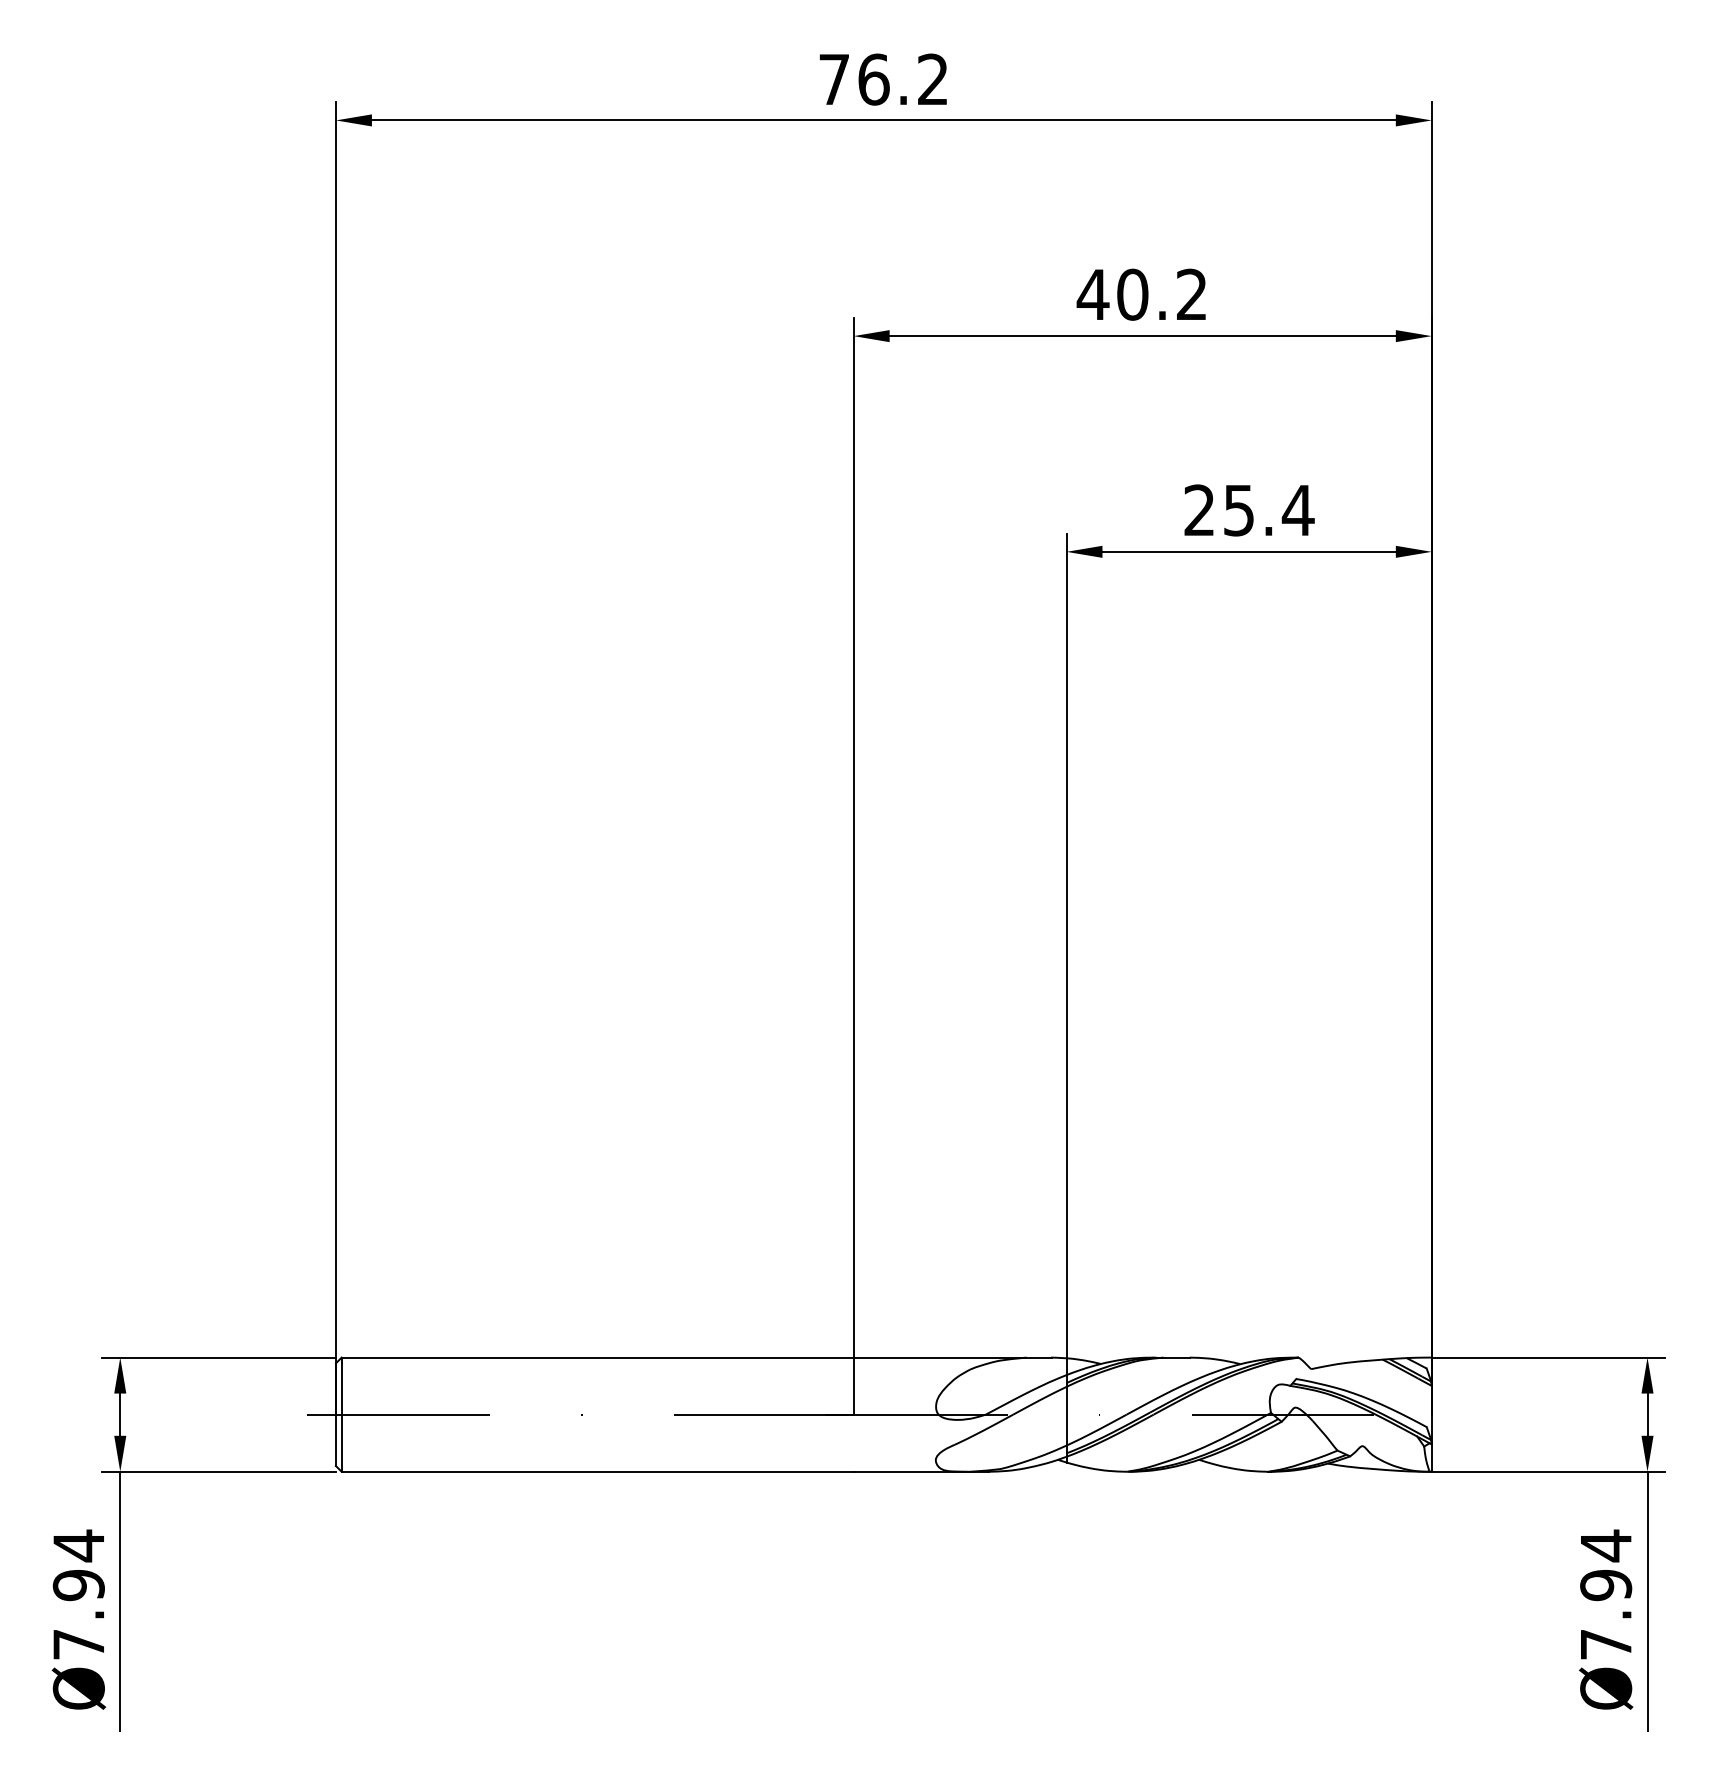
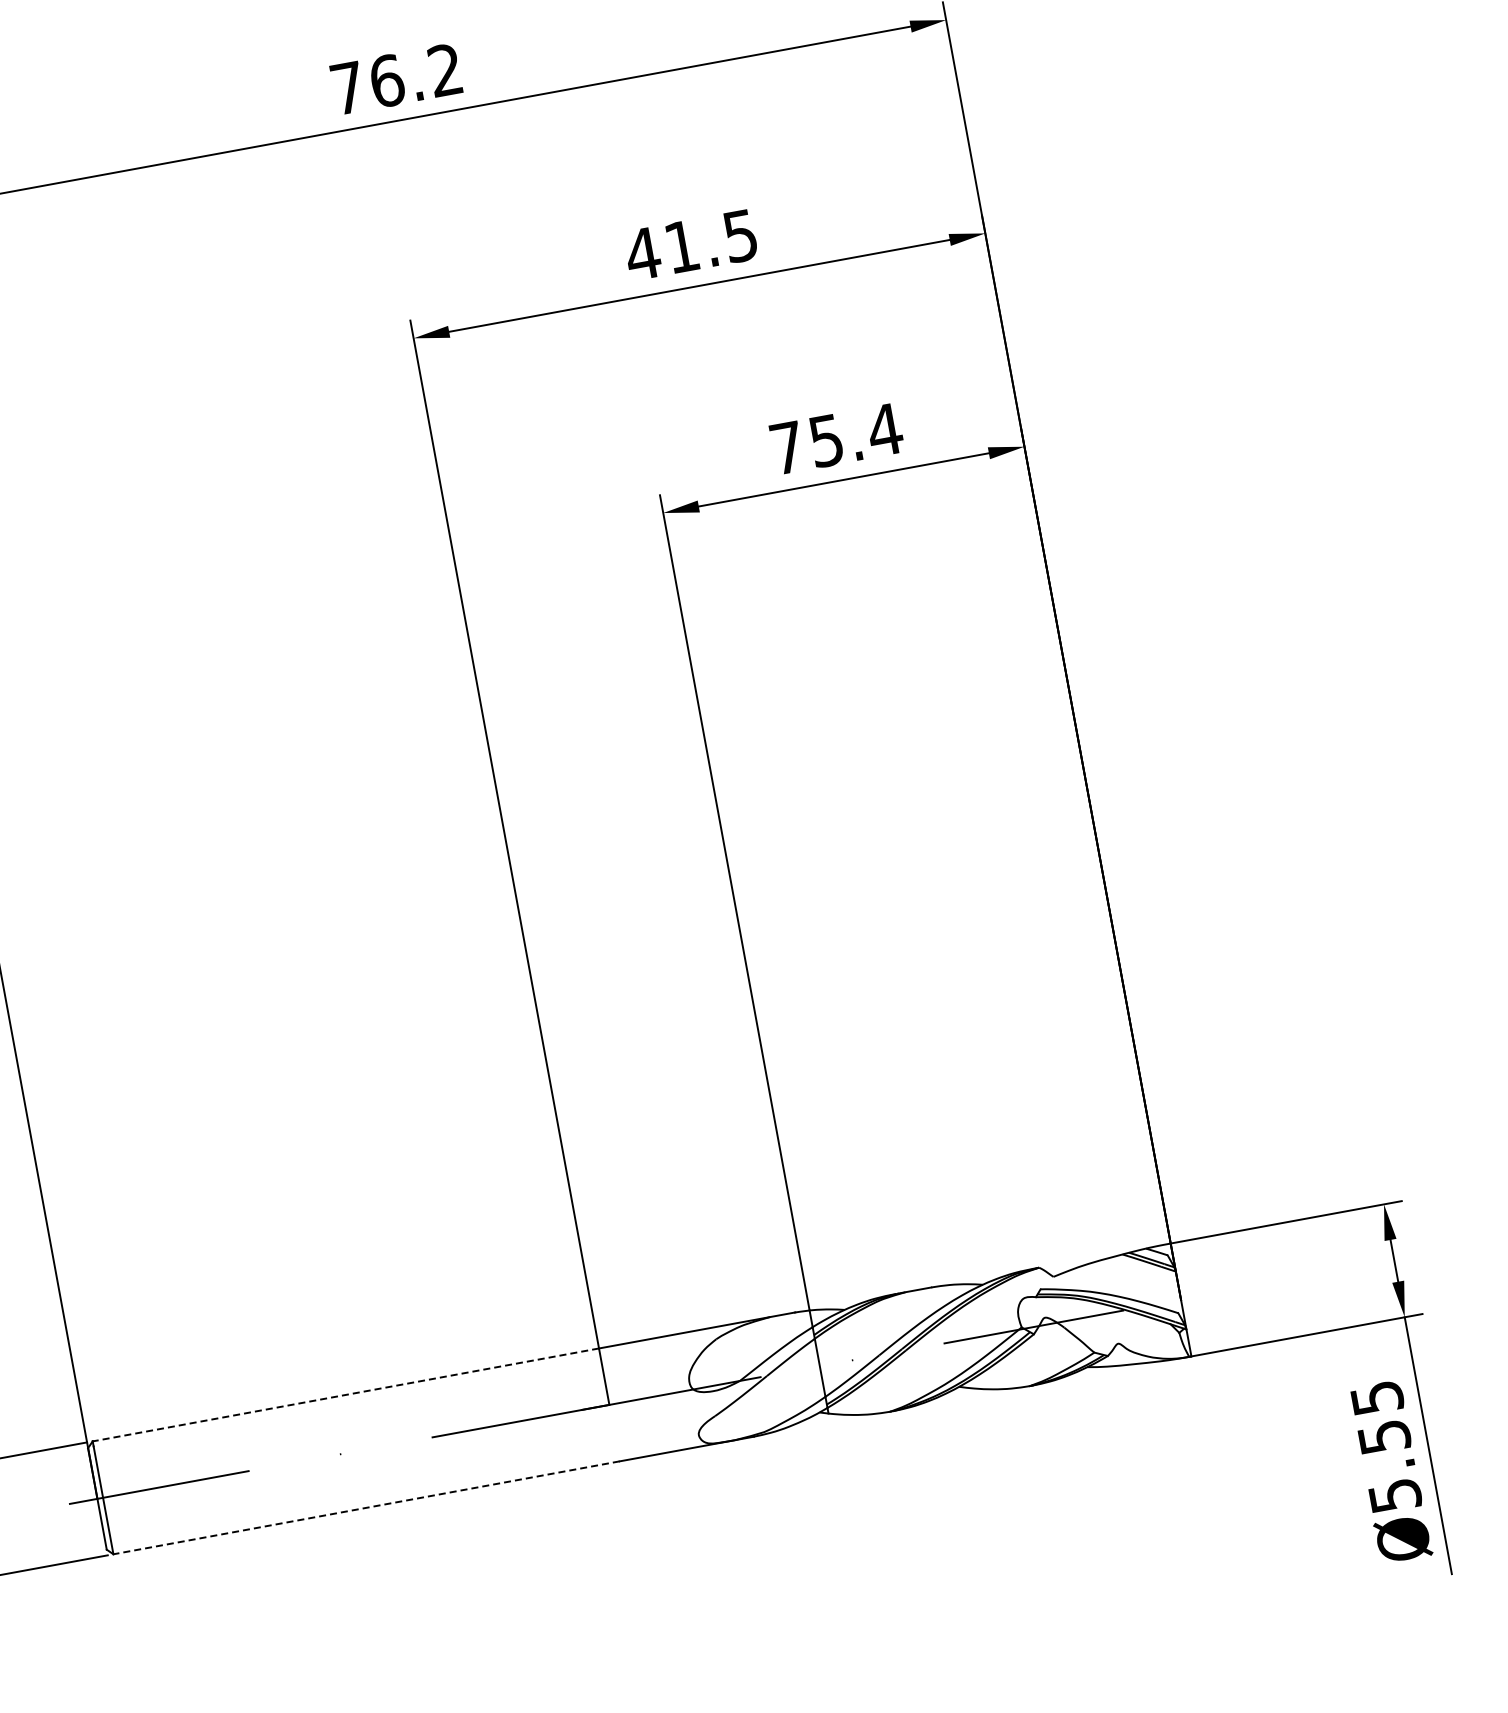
text: (1161, 294) -> (710, 241), 40.2 -> 41.5
text: (1199, 509) -> (787, 447), 25.4 -> 75.4
line: (597, 1357) -> (345, 1394), solid -> dashed
line: (597, 1471) -> (366, 1507), solid -> dashed
text: (1606, 1594) -> (1386, 1446), Ø7.94 -> Ø5.55

